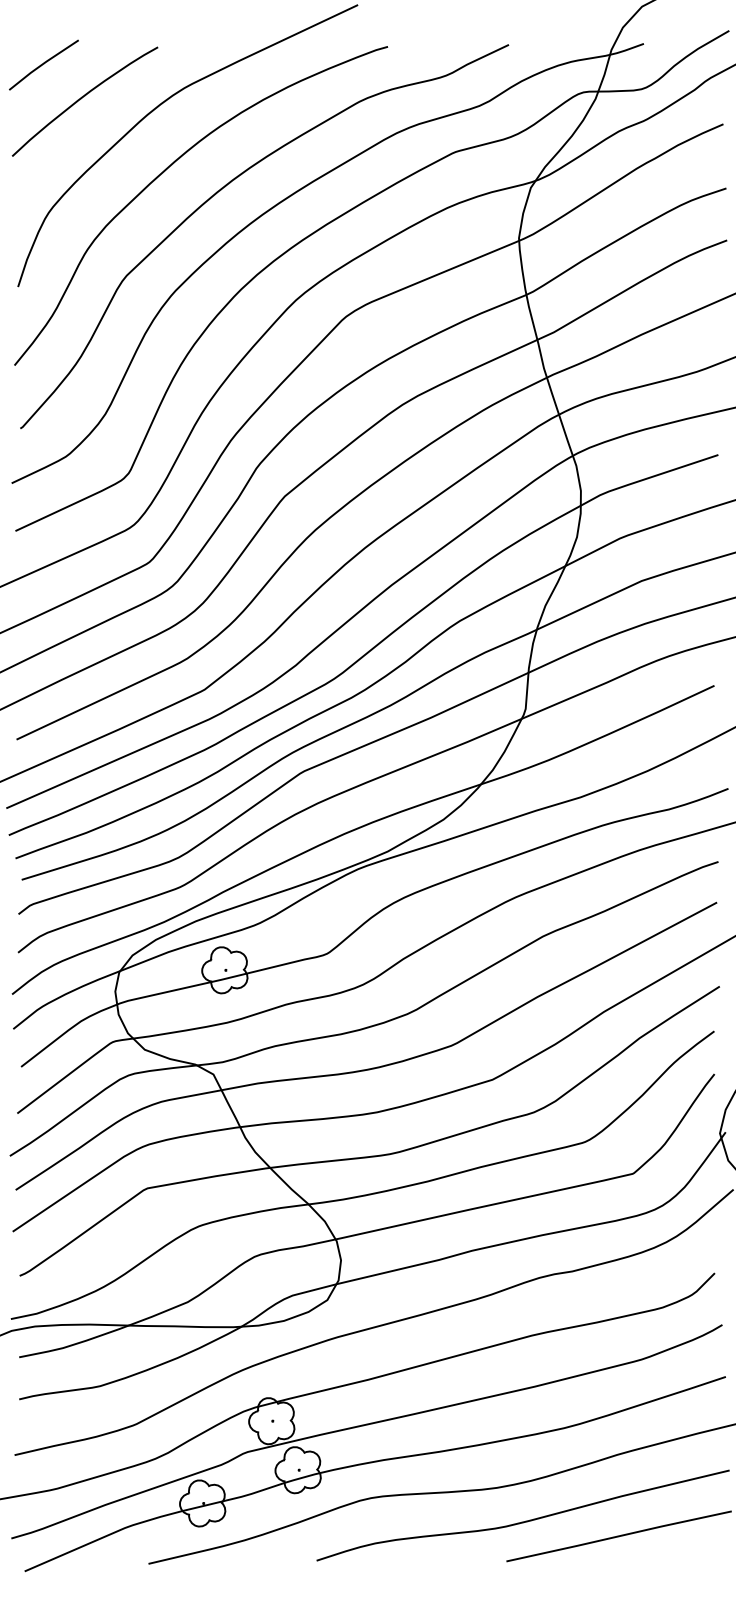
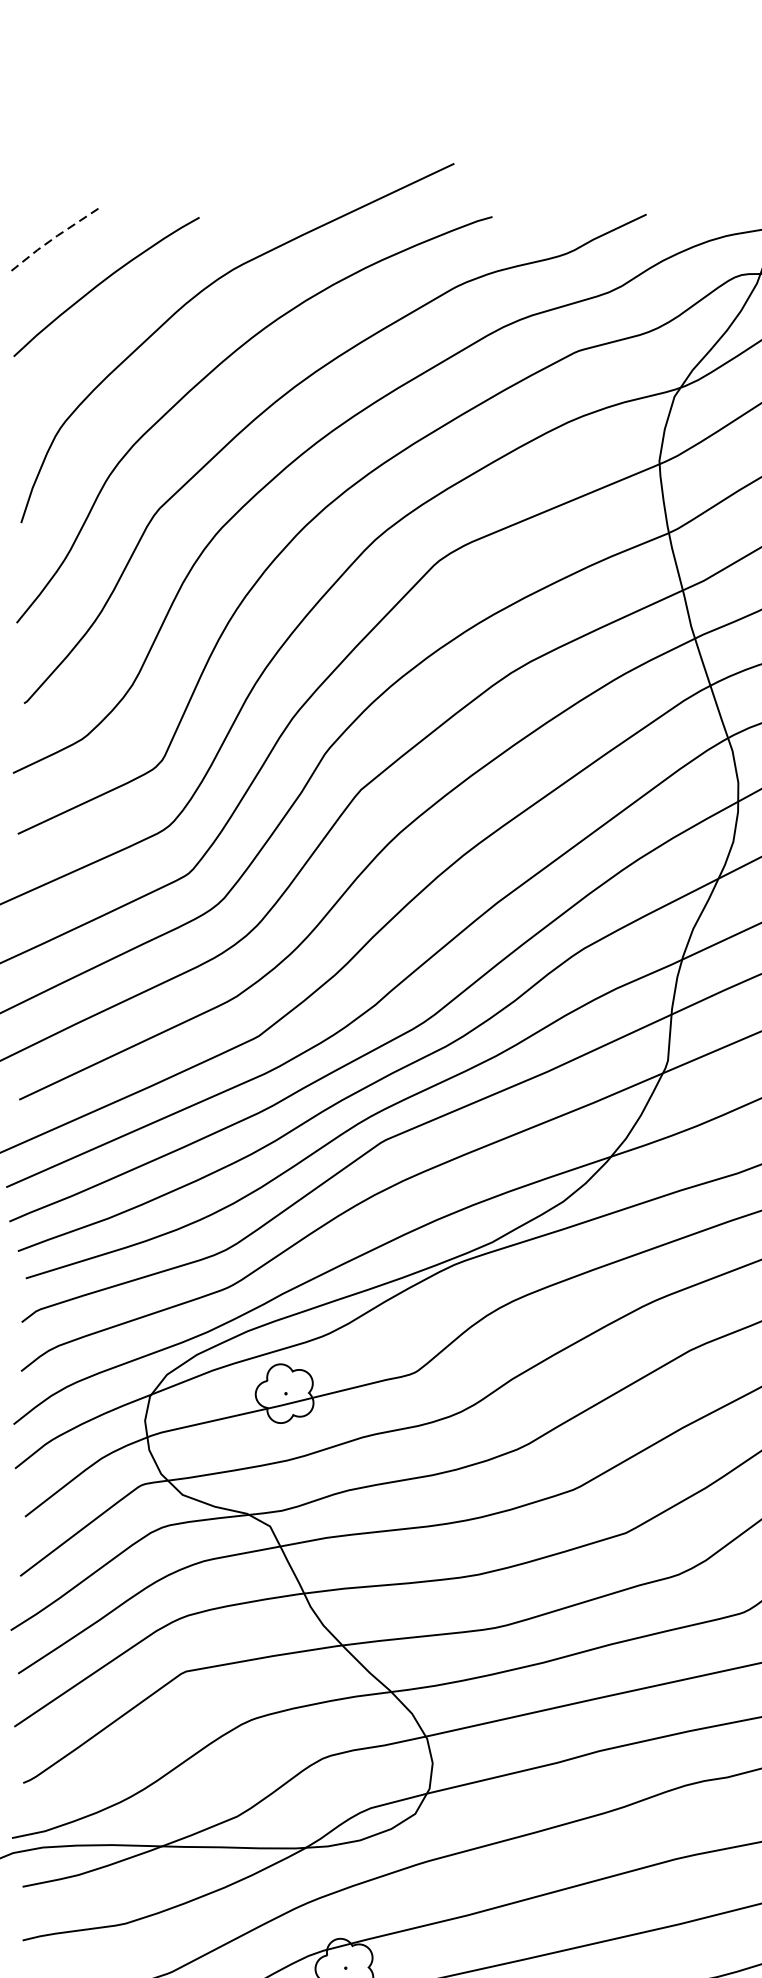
line: (42, 64) -> (52, 239), solid -> dashed

